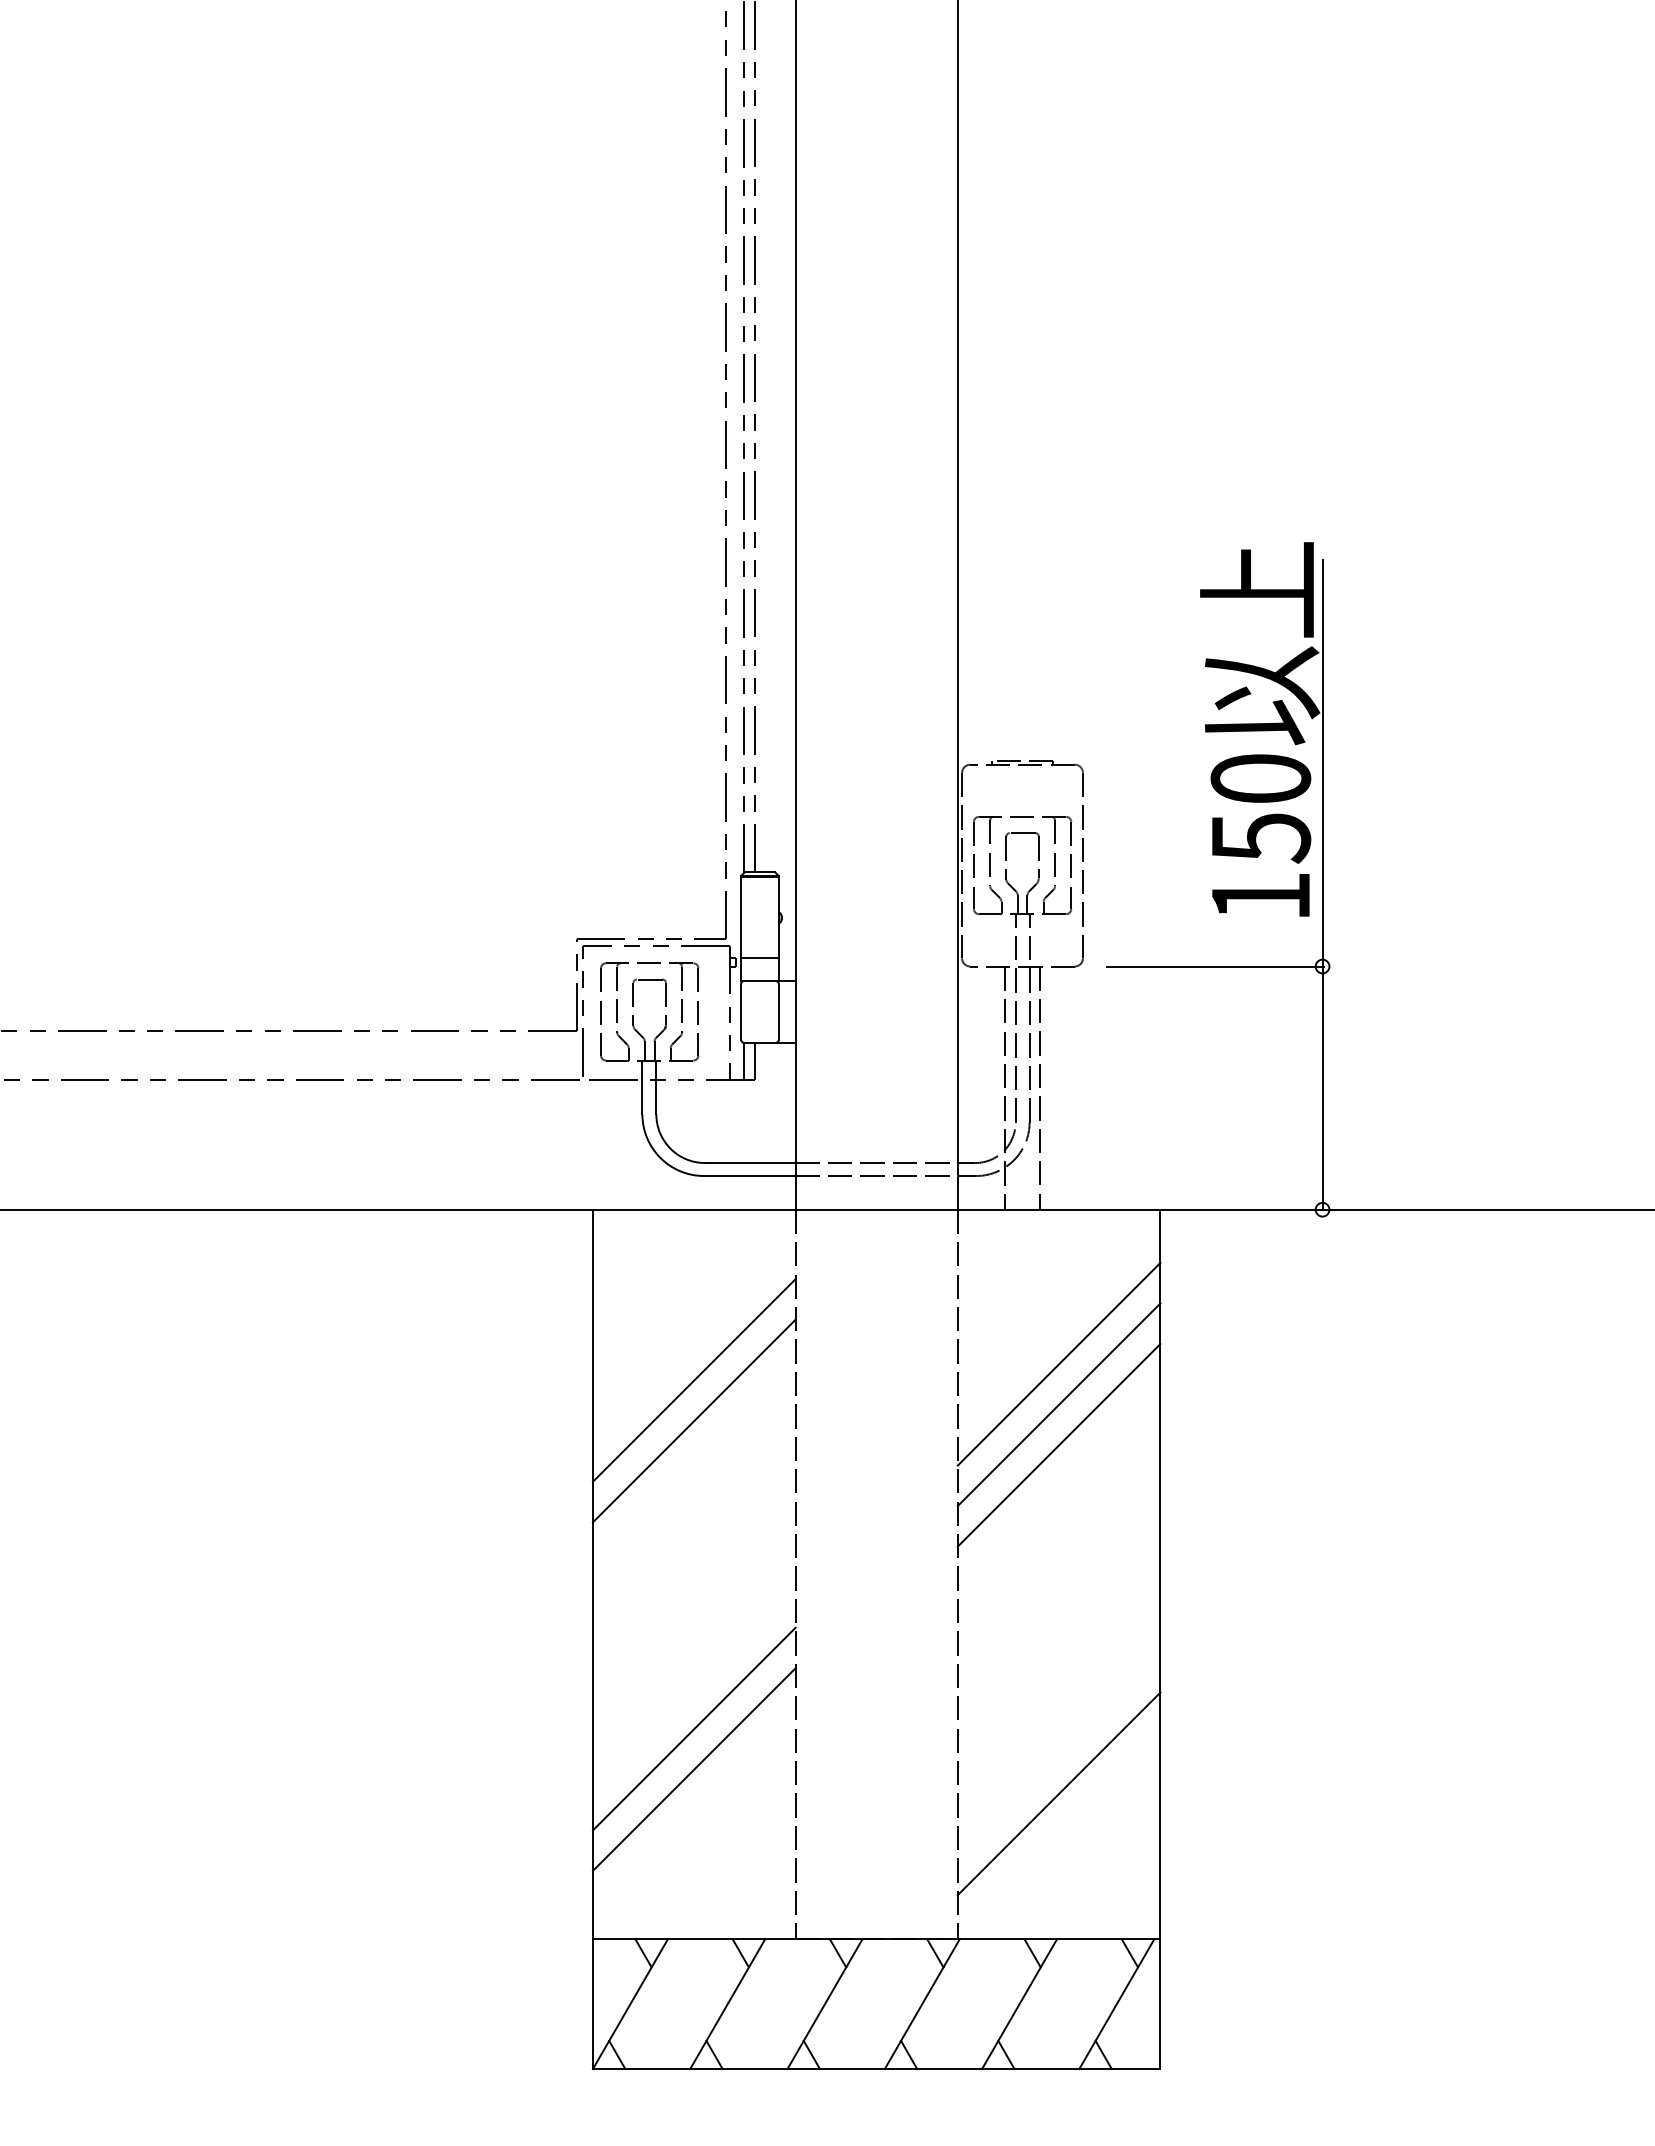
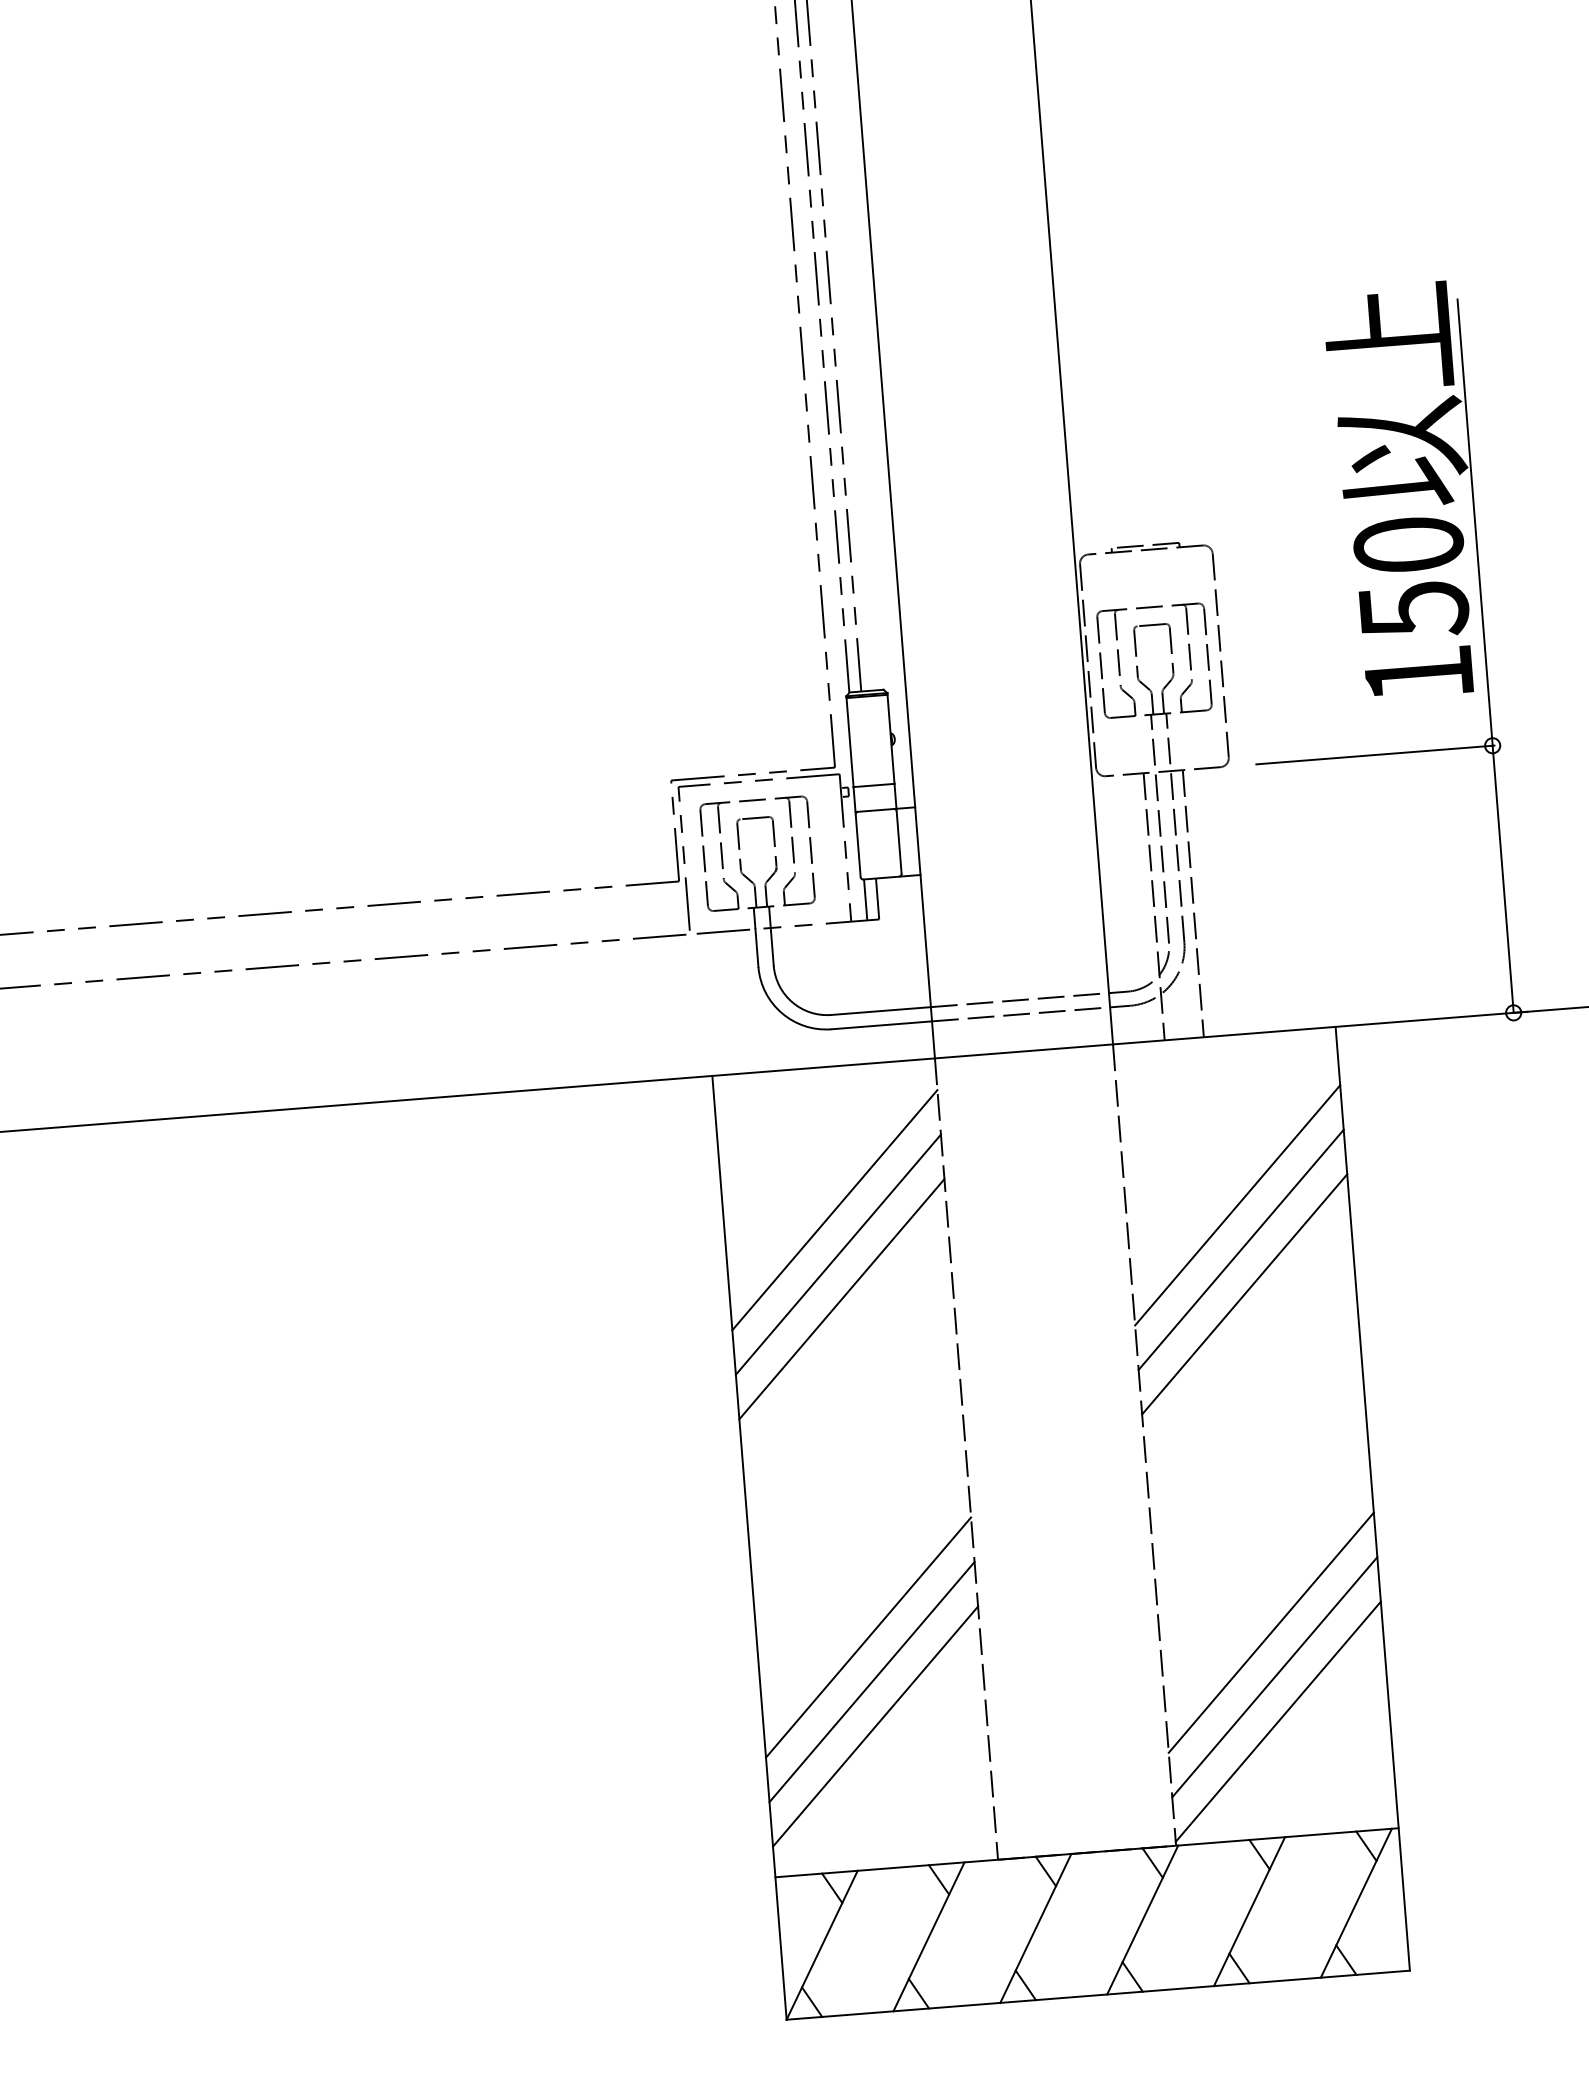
line: (693, 1339) -> (833, 1209), added
line: (1058, 1753) -> (1270, 1632), added
line: (693, 1809) -> (874, 1725), added
line: (1058, 1834) -> (1277, 1721), added

